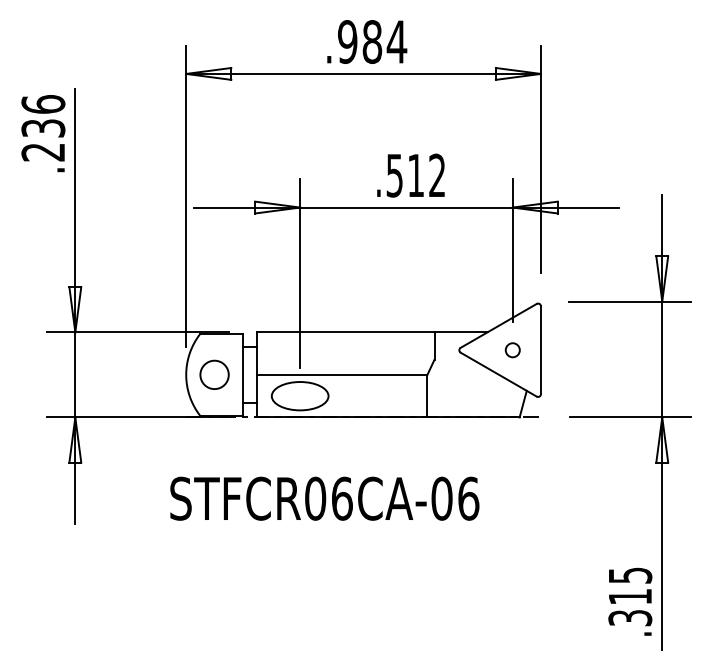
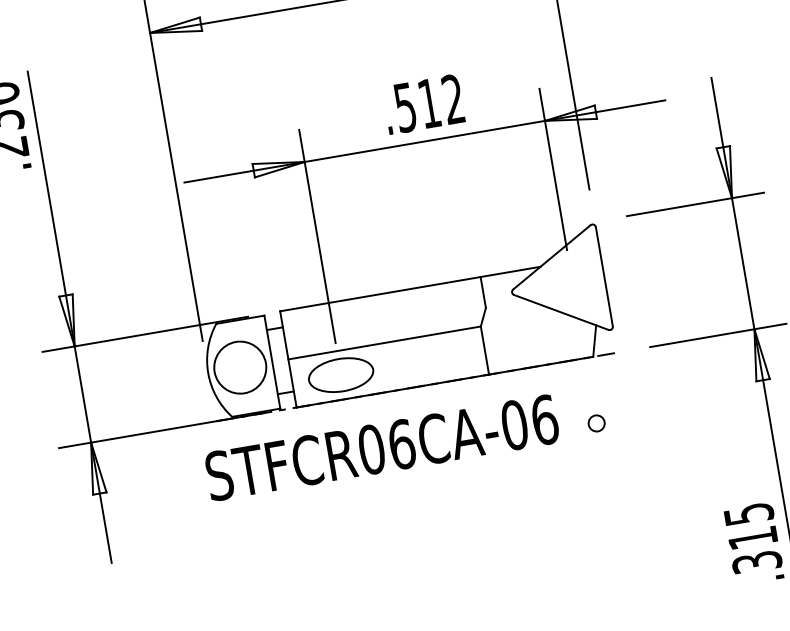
circle: (512, 350) -> (596, 423), moved
circle: (214, 374) -> (240, 367), size x1.6
text: (324, 498) -> (381, 447), moved

